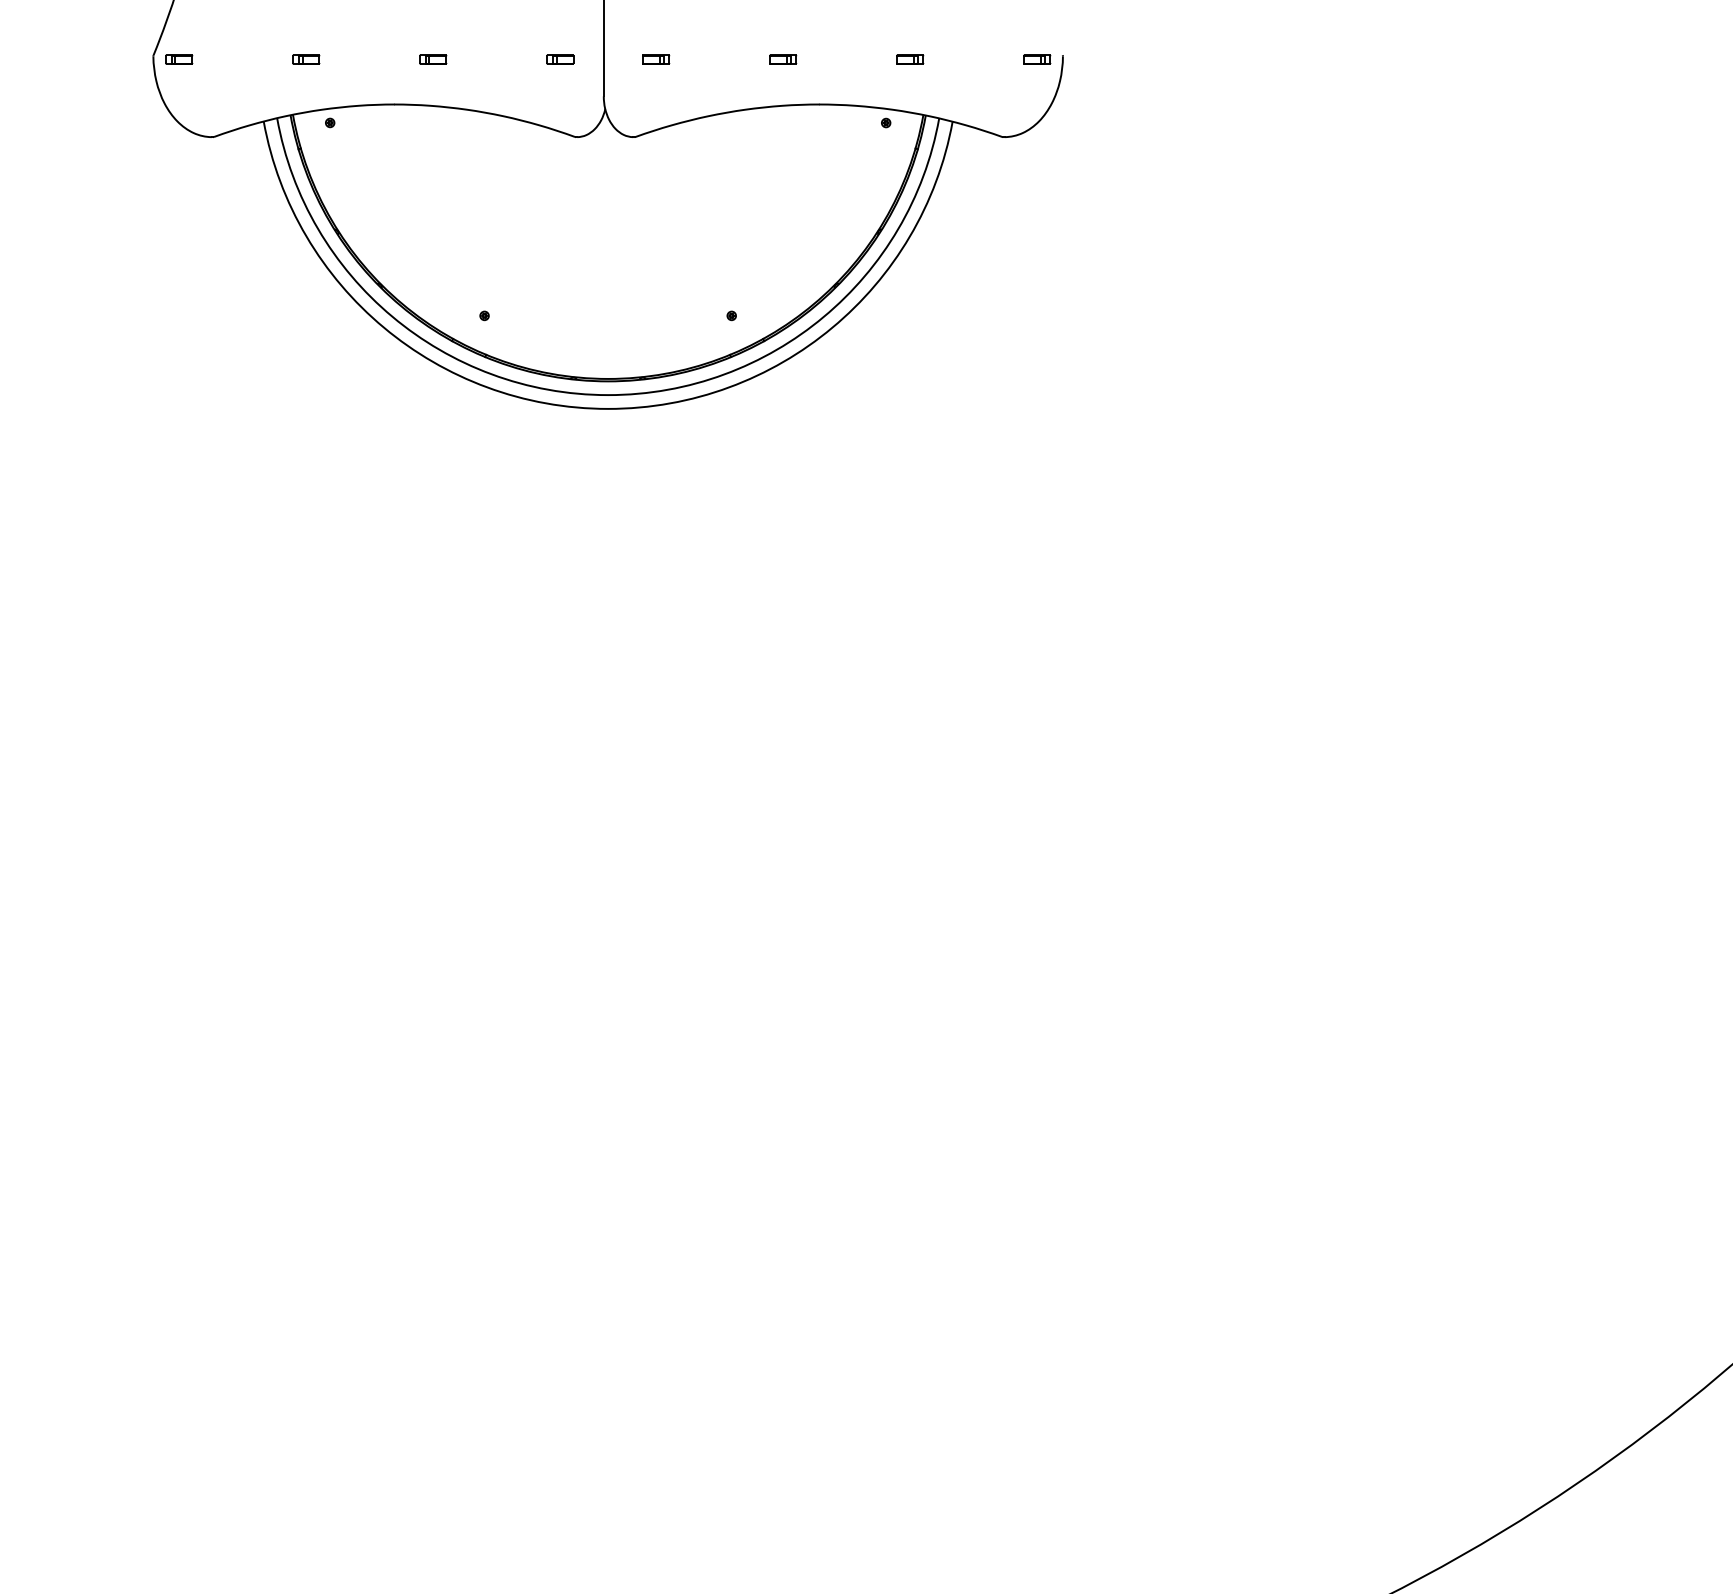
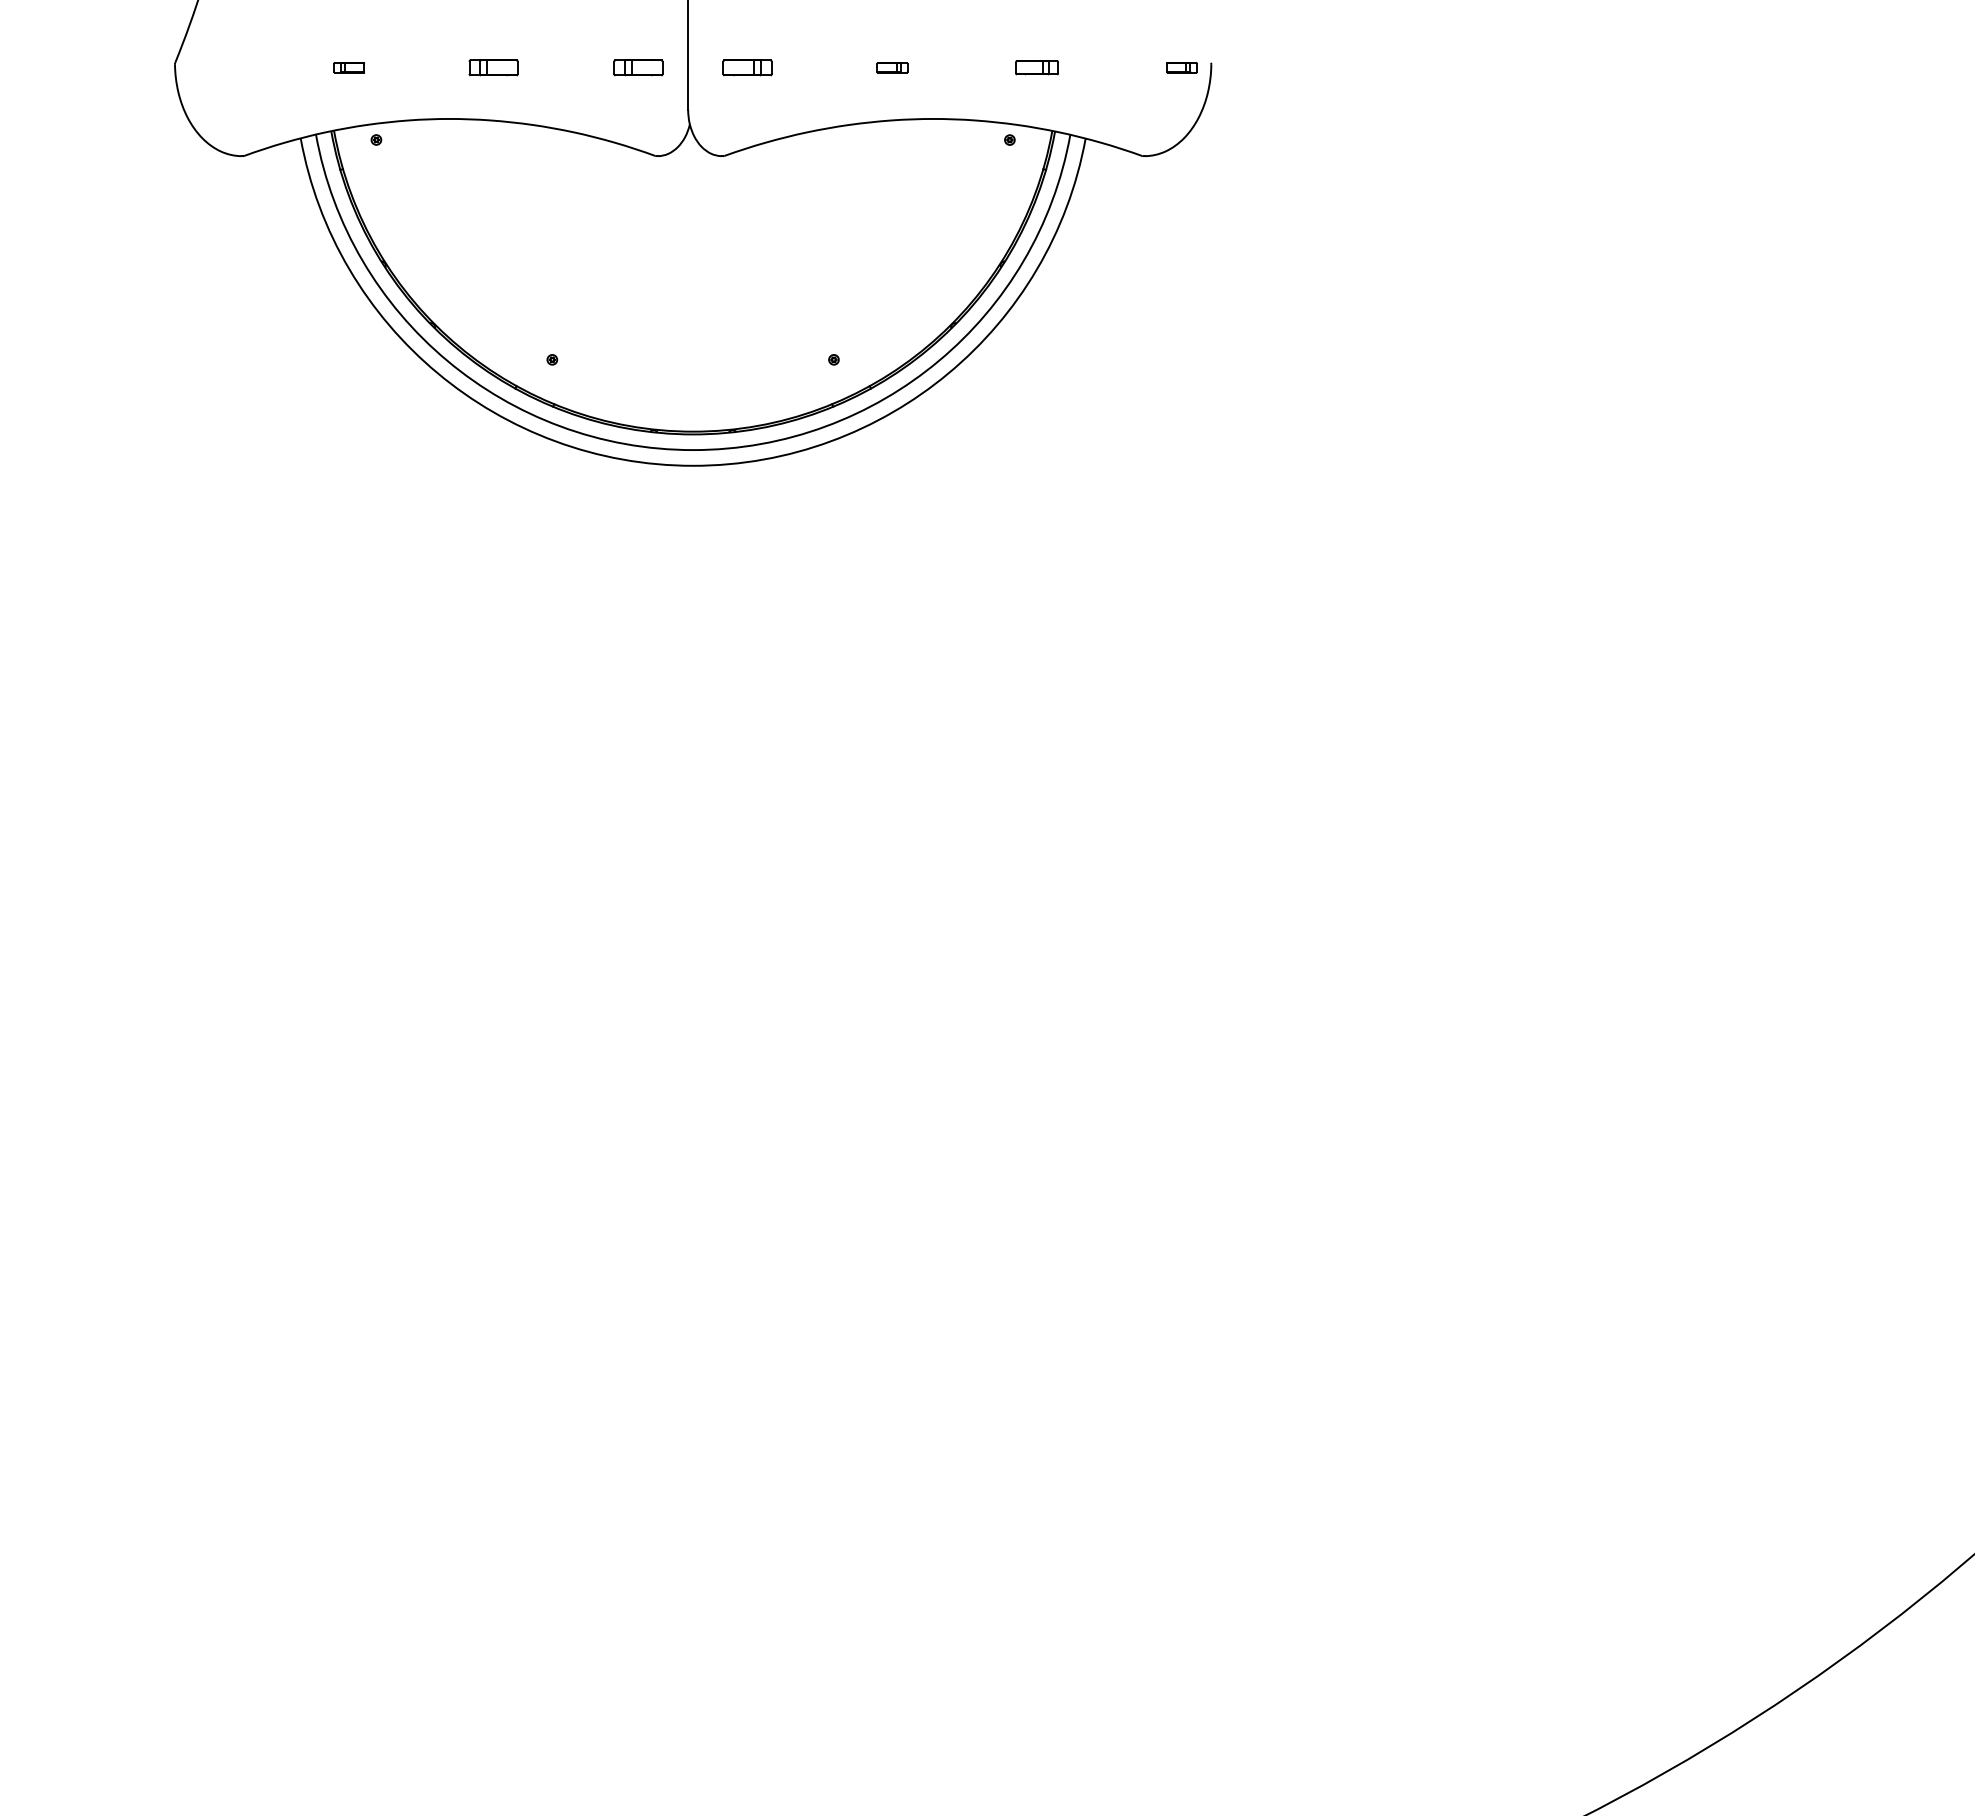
part: (179, 59) -> (204, 67), removed
part: (433, 59) -> (494, 67), size x1.6
part: (560, 59) -> (638, 67), size x1.6
part: (656, 59) -> (748, 67), size x1.6
part: (910, 59) -> (1037, 67), size x1.4

